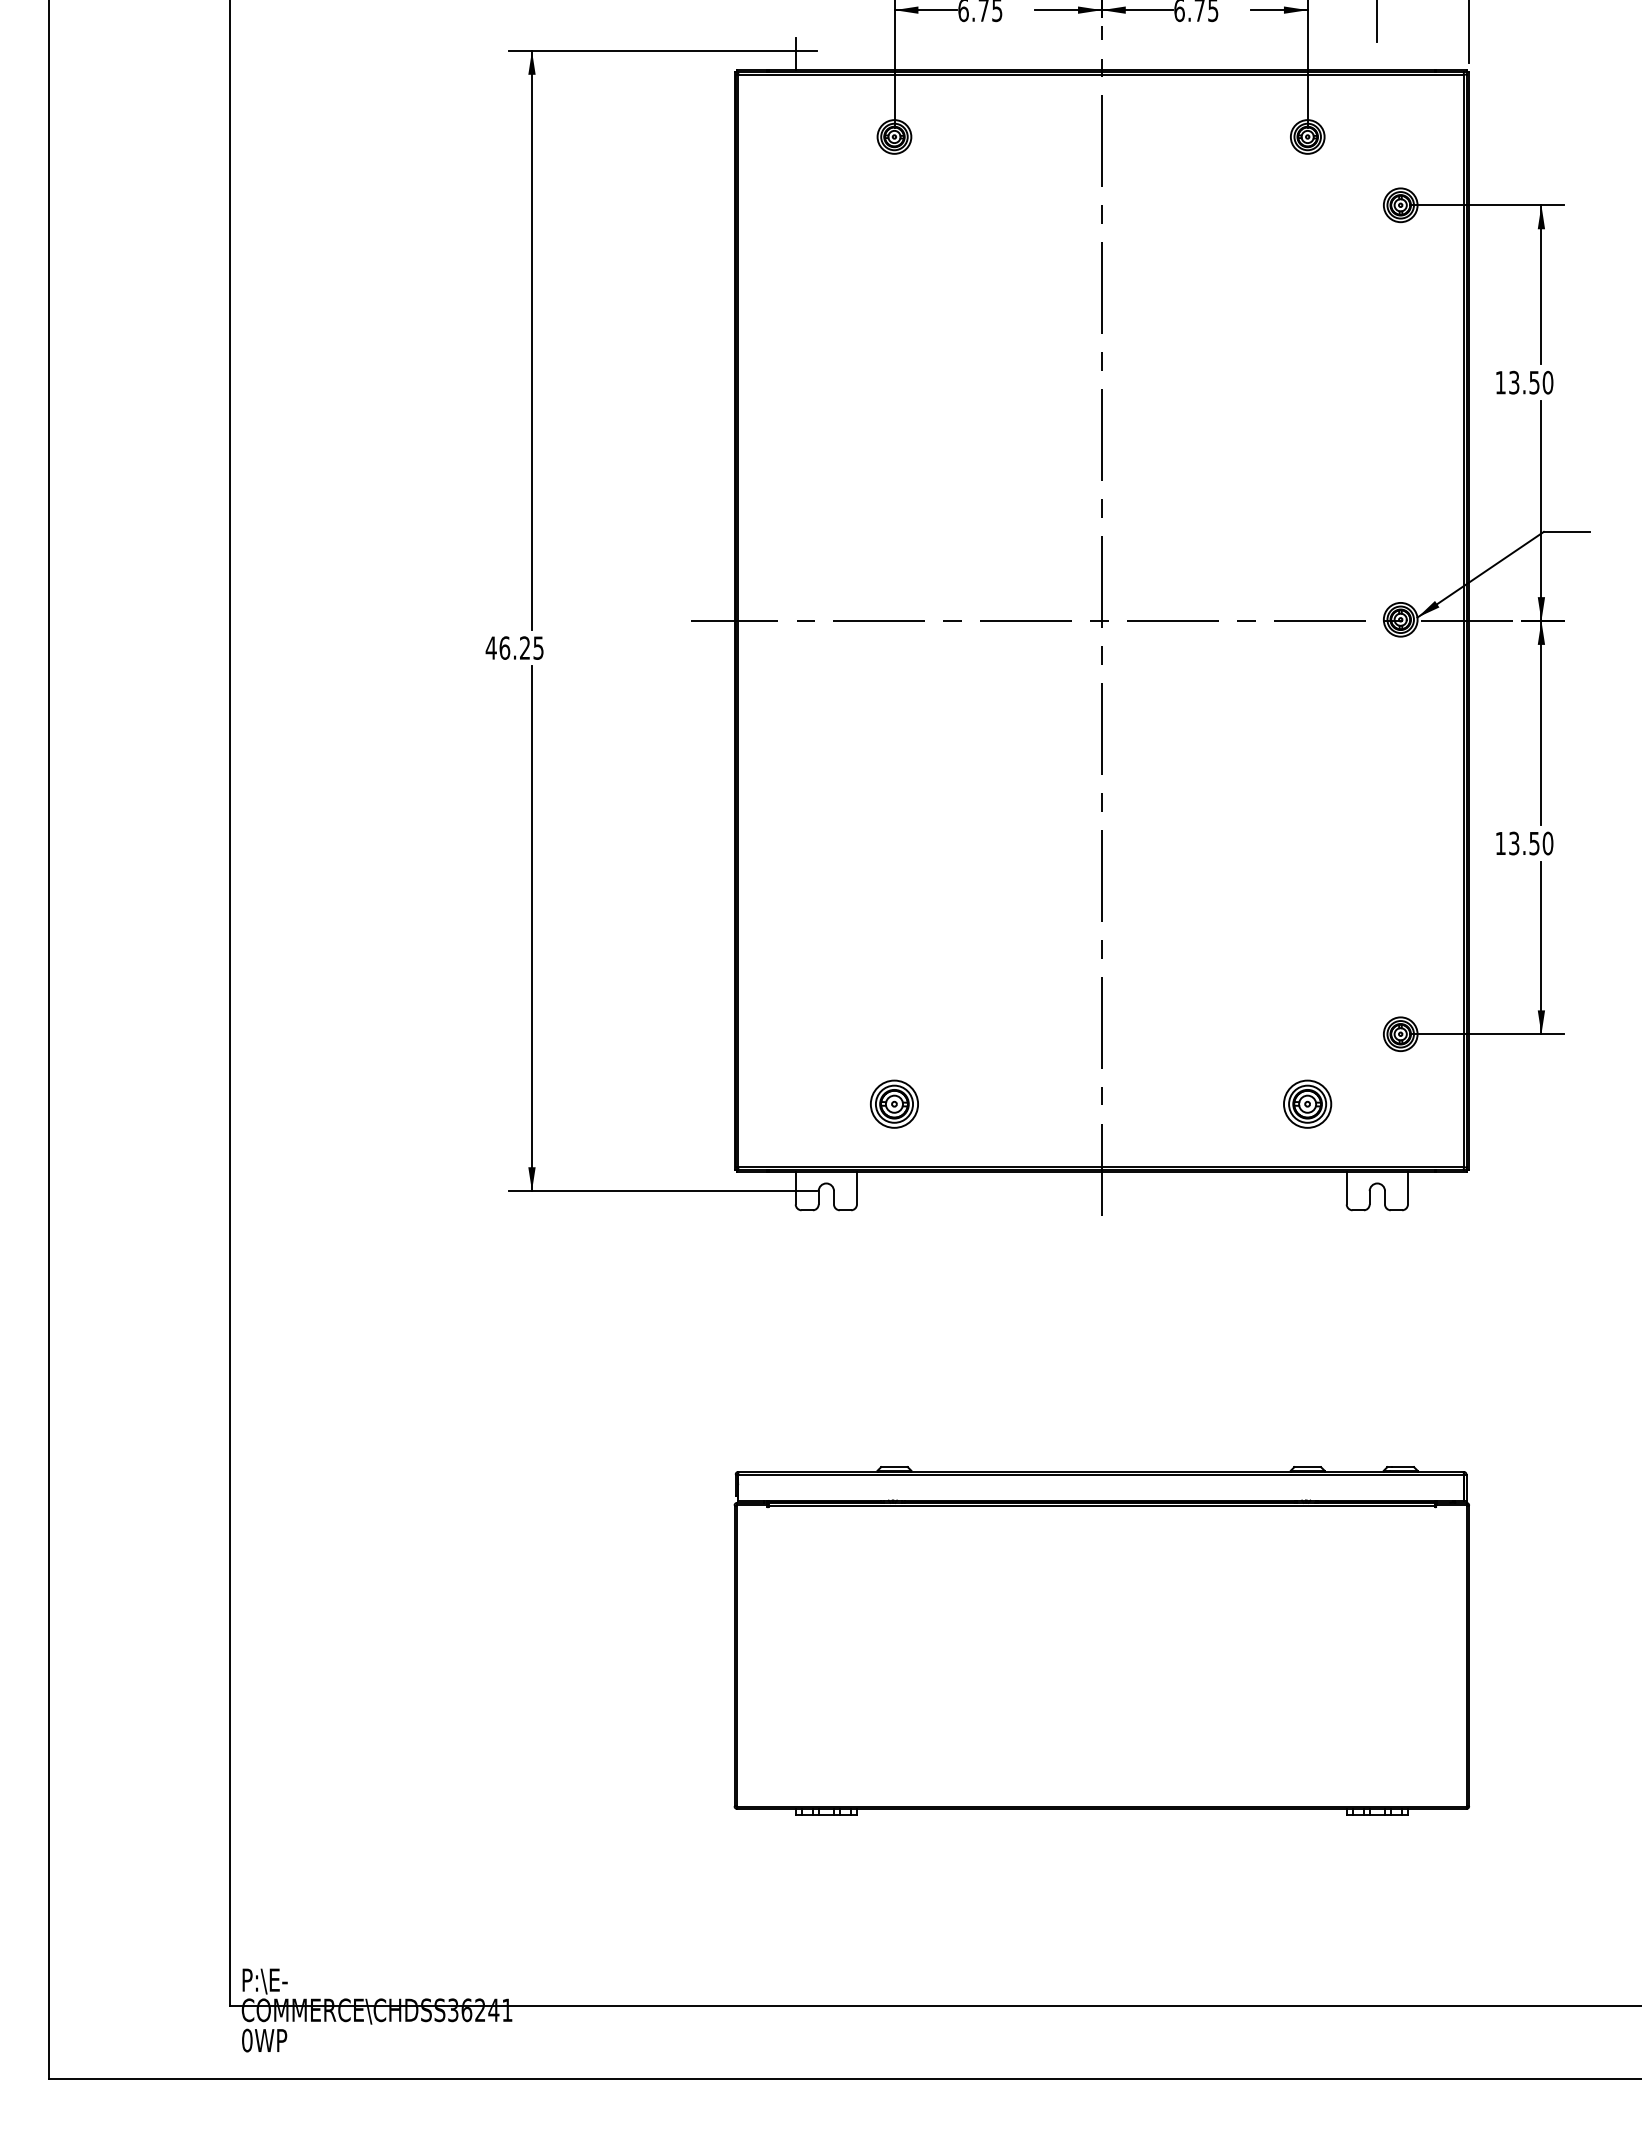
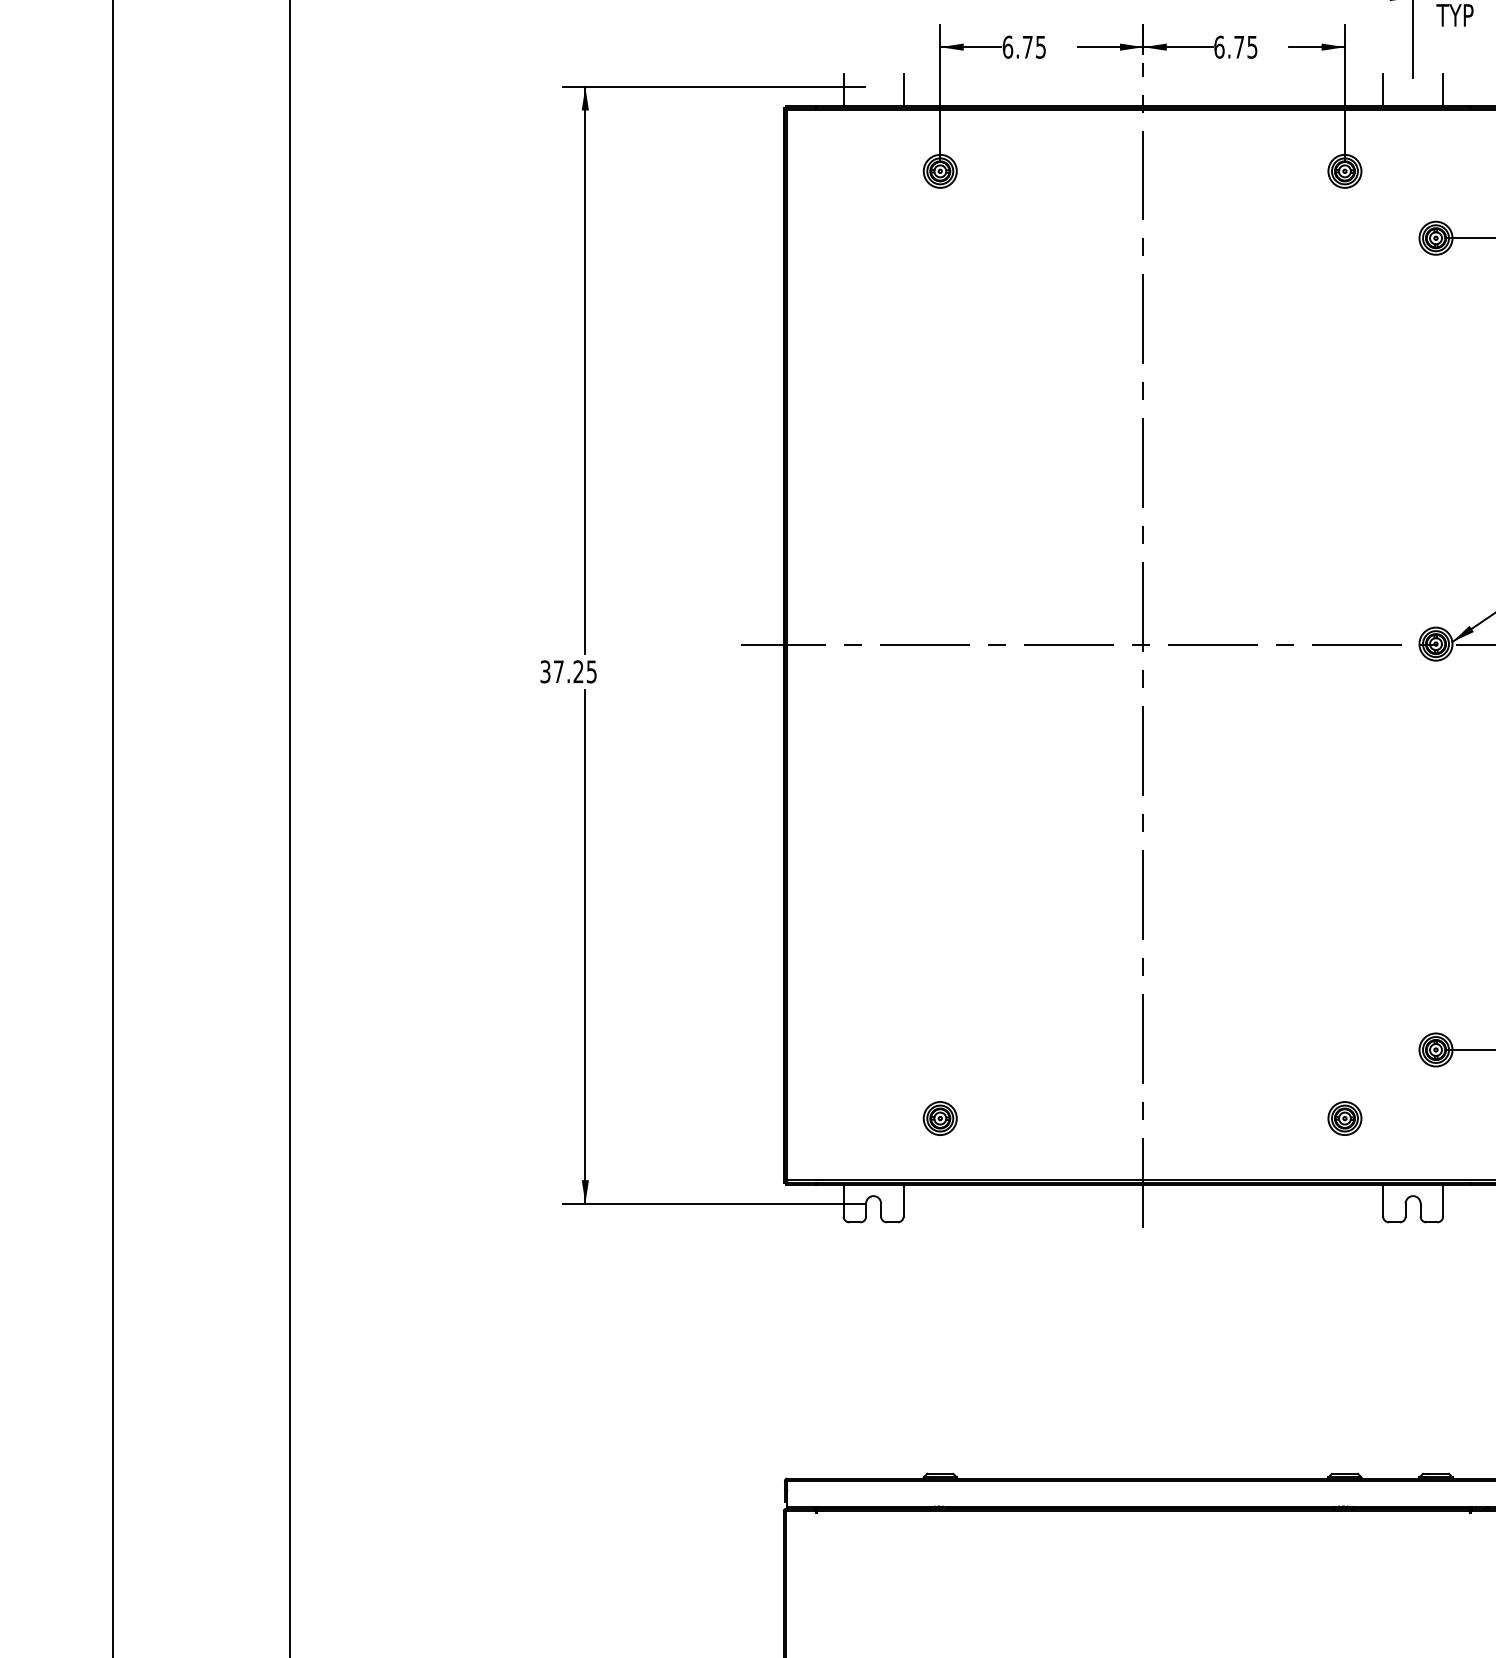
line: (856, 53) -> (903, 89), added
line: (1346, 53) -> (1382, 89), added
line: (1407, 53) -> (1442, 89), added
text: (497, 647) -> (551, 671), 46.25 -> 37.25
part: (894, 1104) -> (940, 1118), size x0.71
part: (1307, 1104) -> (1344, 1118), size x0.71

